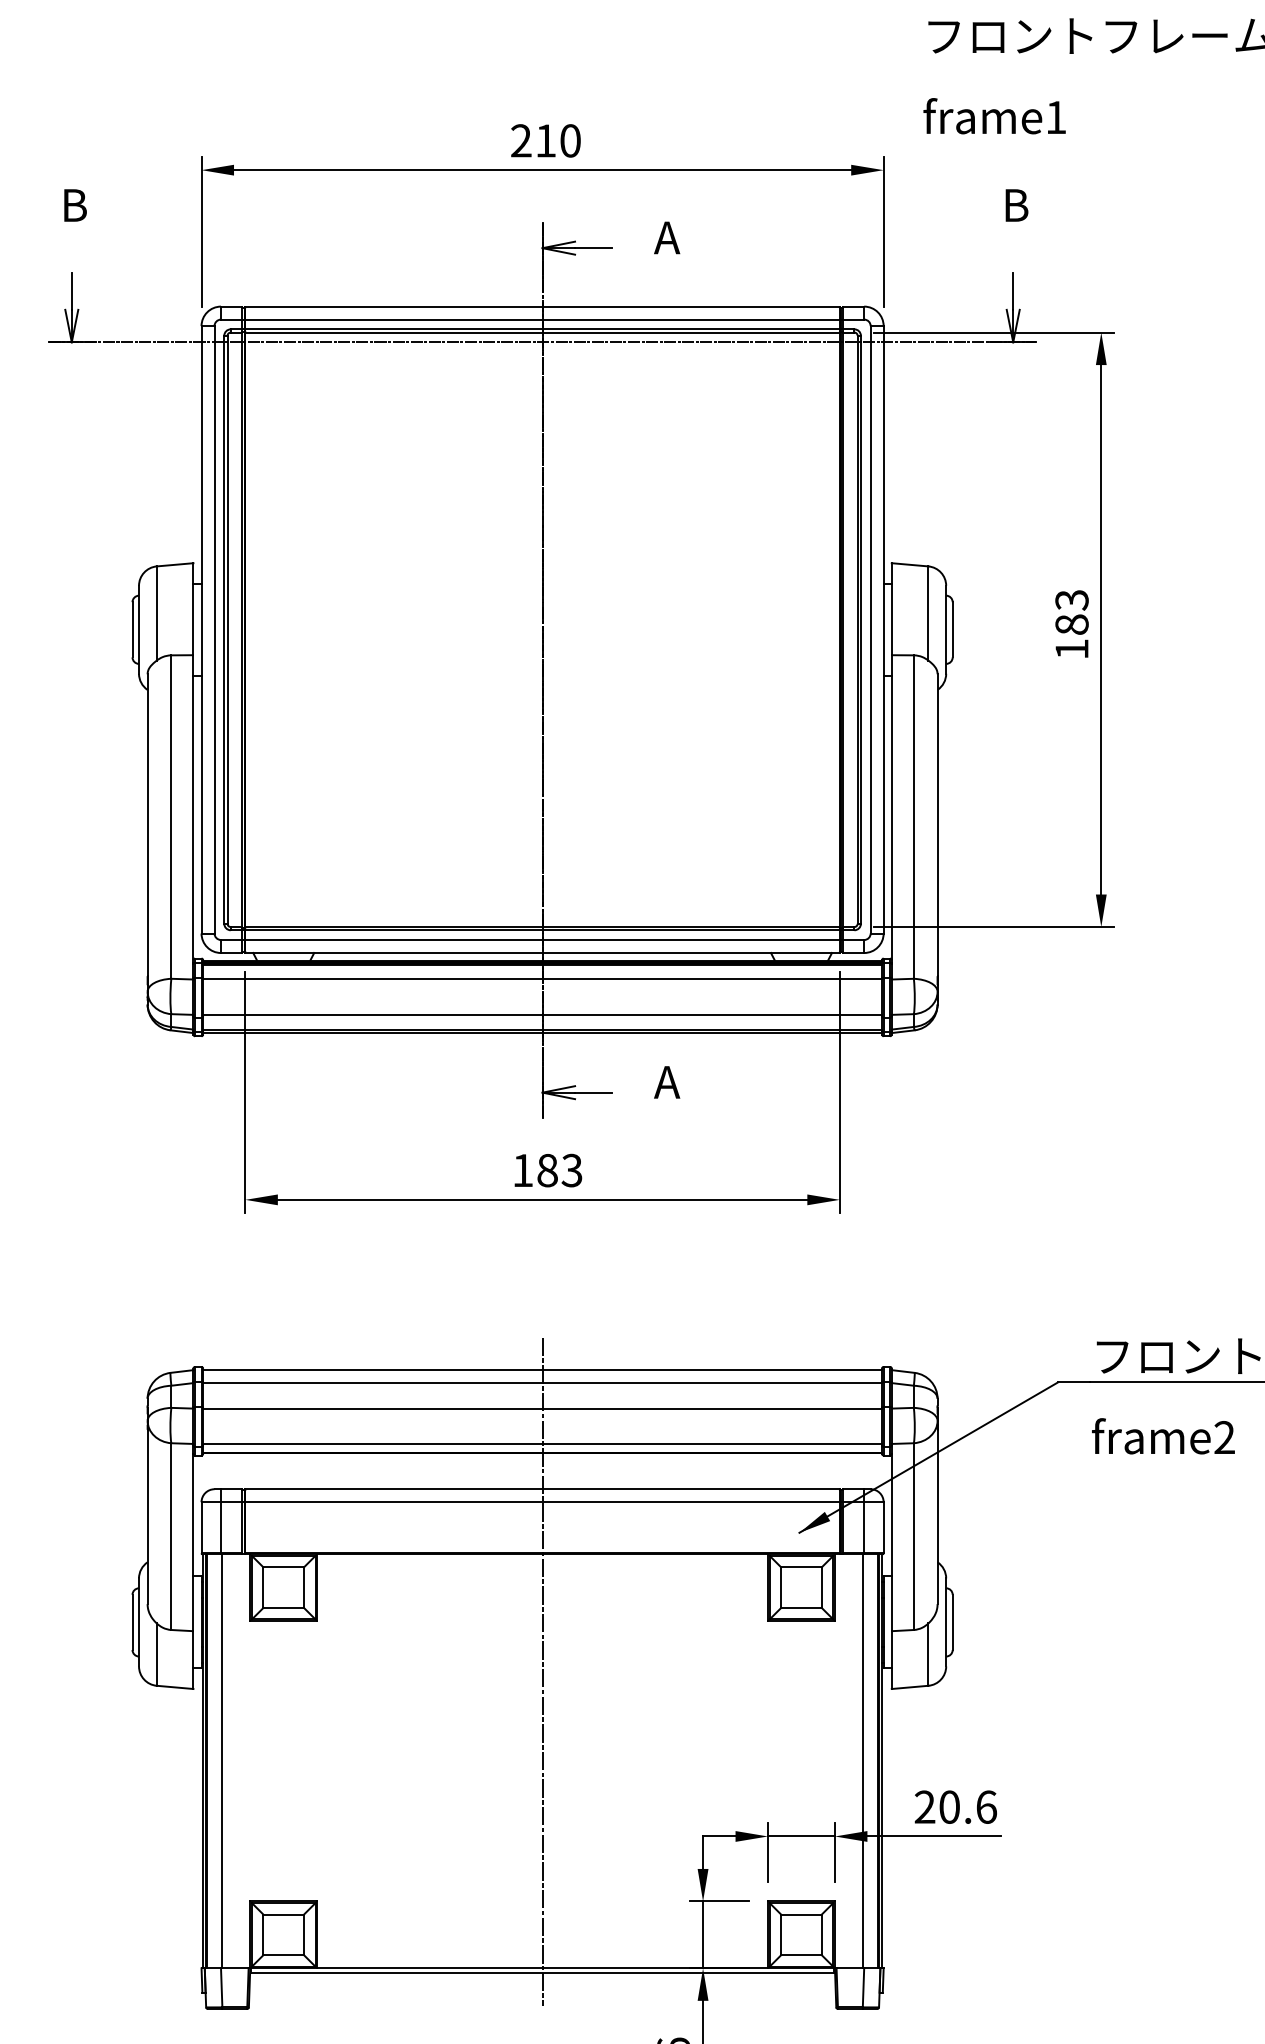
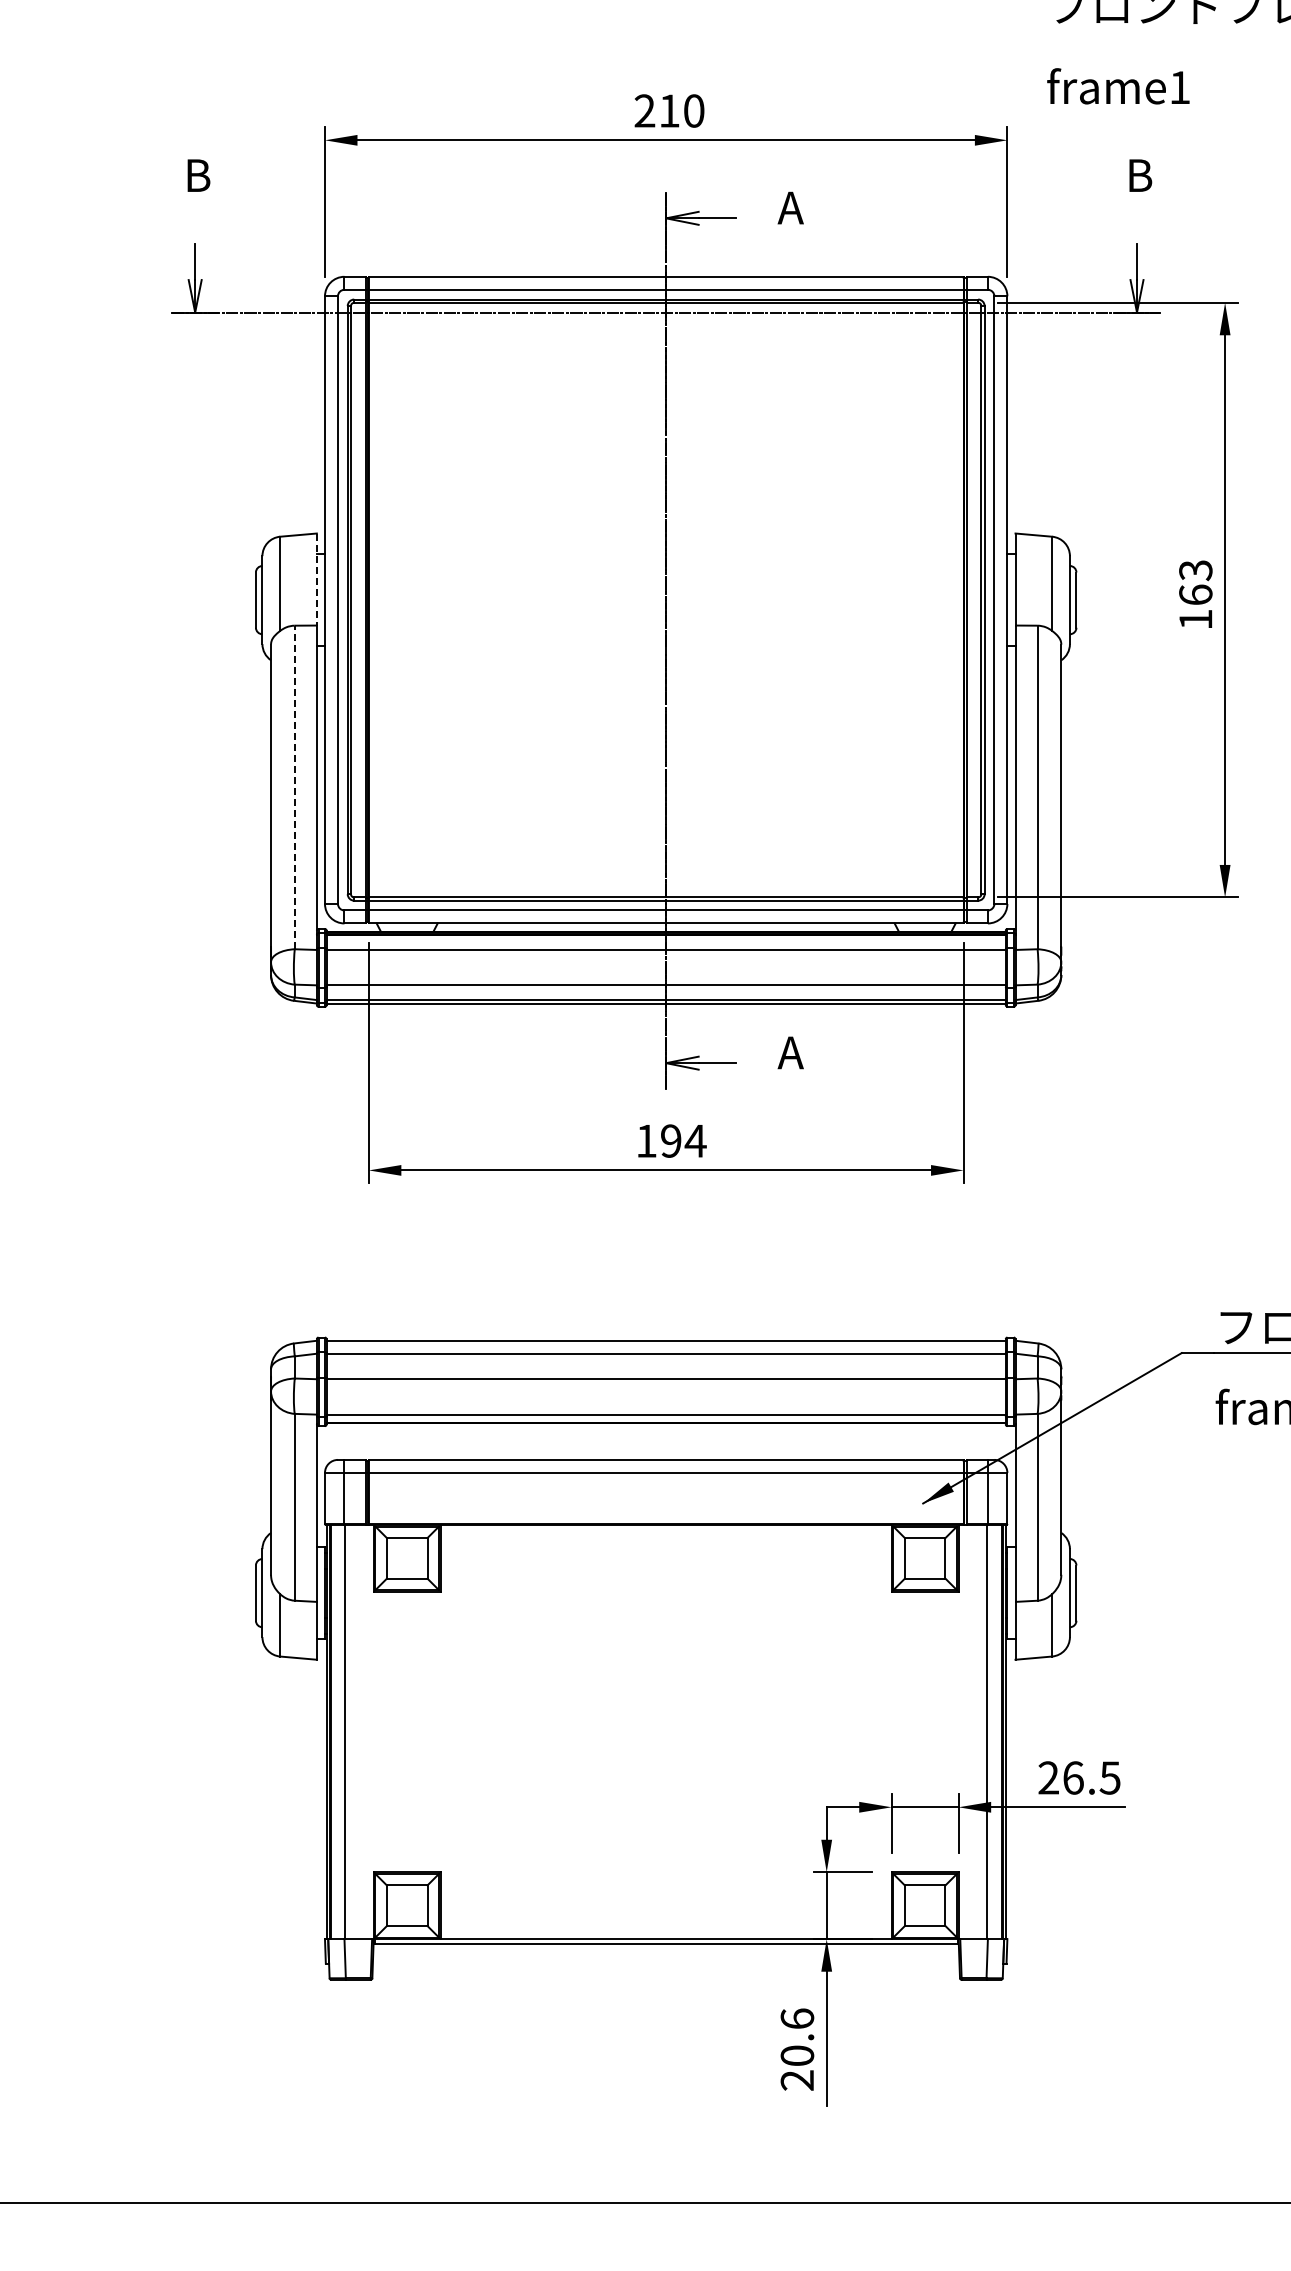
line: (193, 610) -> (316, 580), solid -> dashed
text: (1071, 624) -> (1195, 594), 183 -> 163
line: (171, 817) -> (294, 787), solid -> dashed
text: (559, 1169) -> (683, 1140), 183 -> 194
line: (542, 1671) -> (666, 1642), removed
text: (967, 1806) -> (1091, 1777), 20.6 -> 26.5

